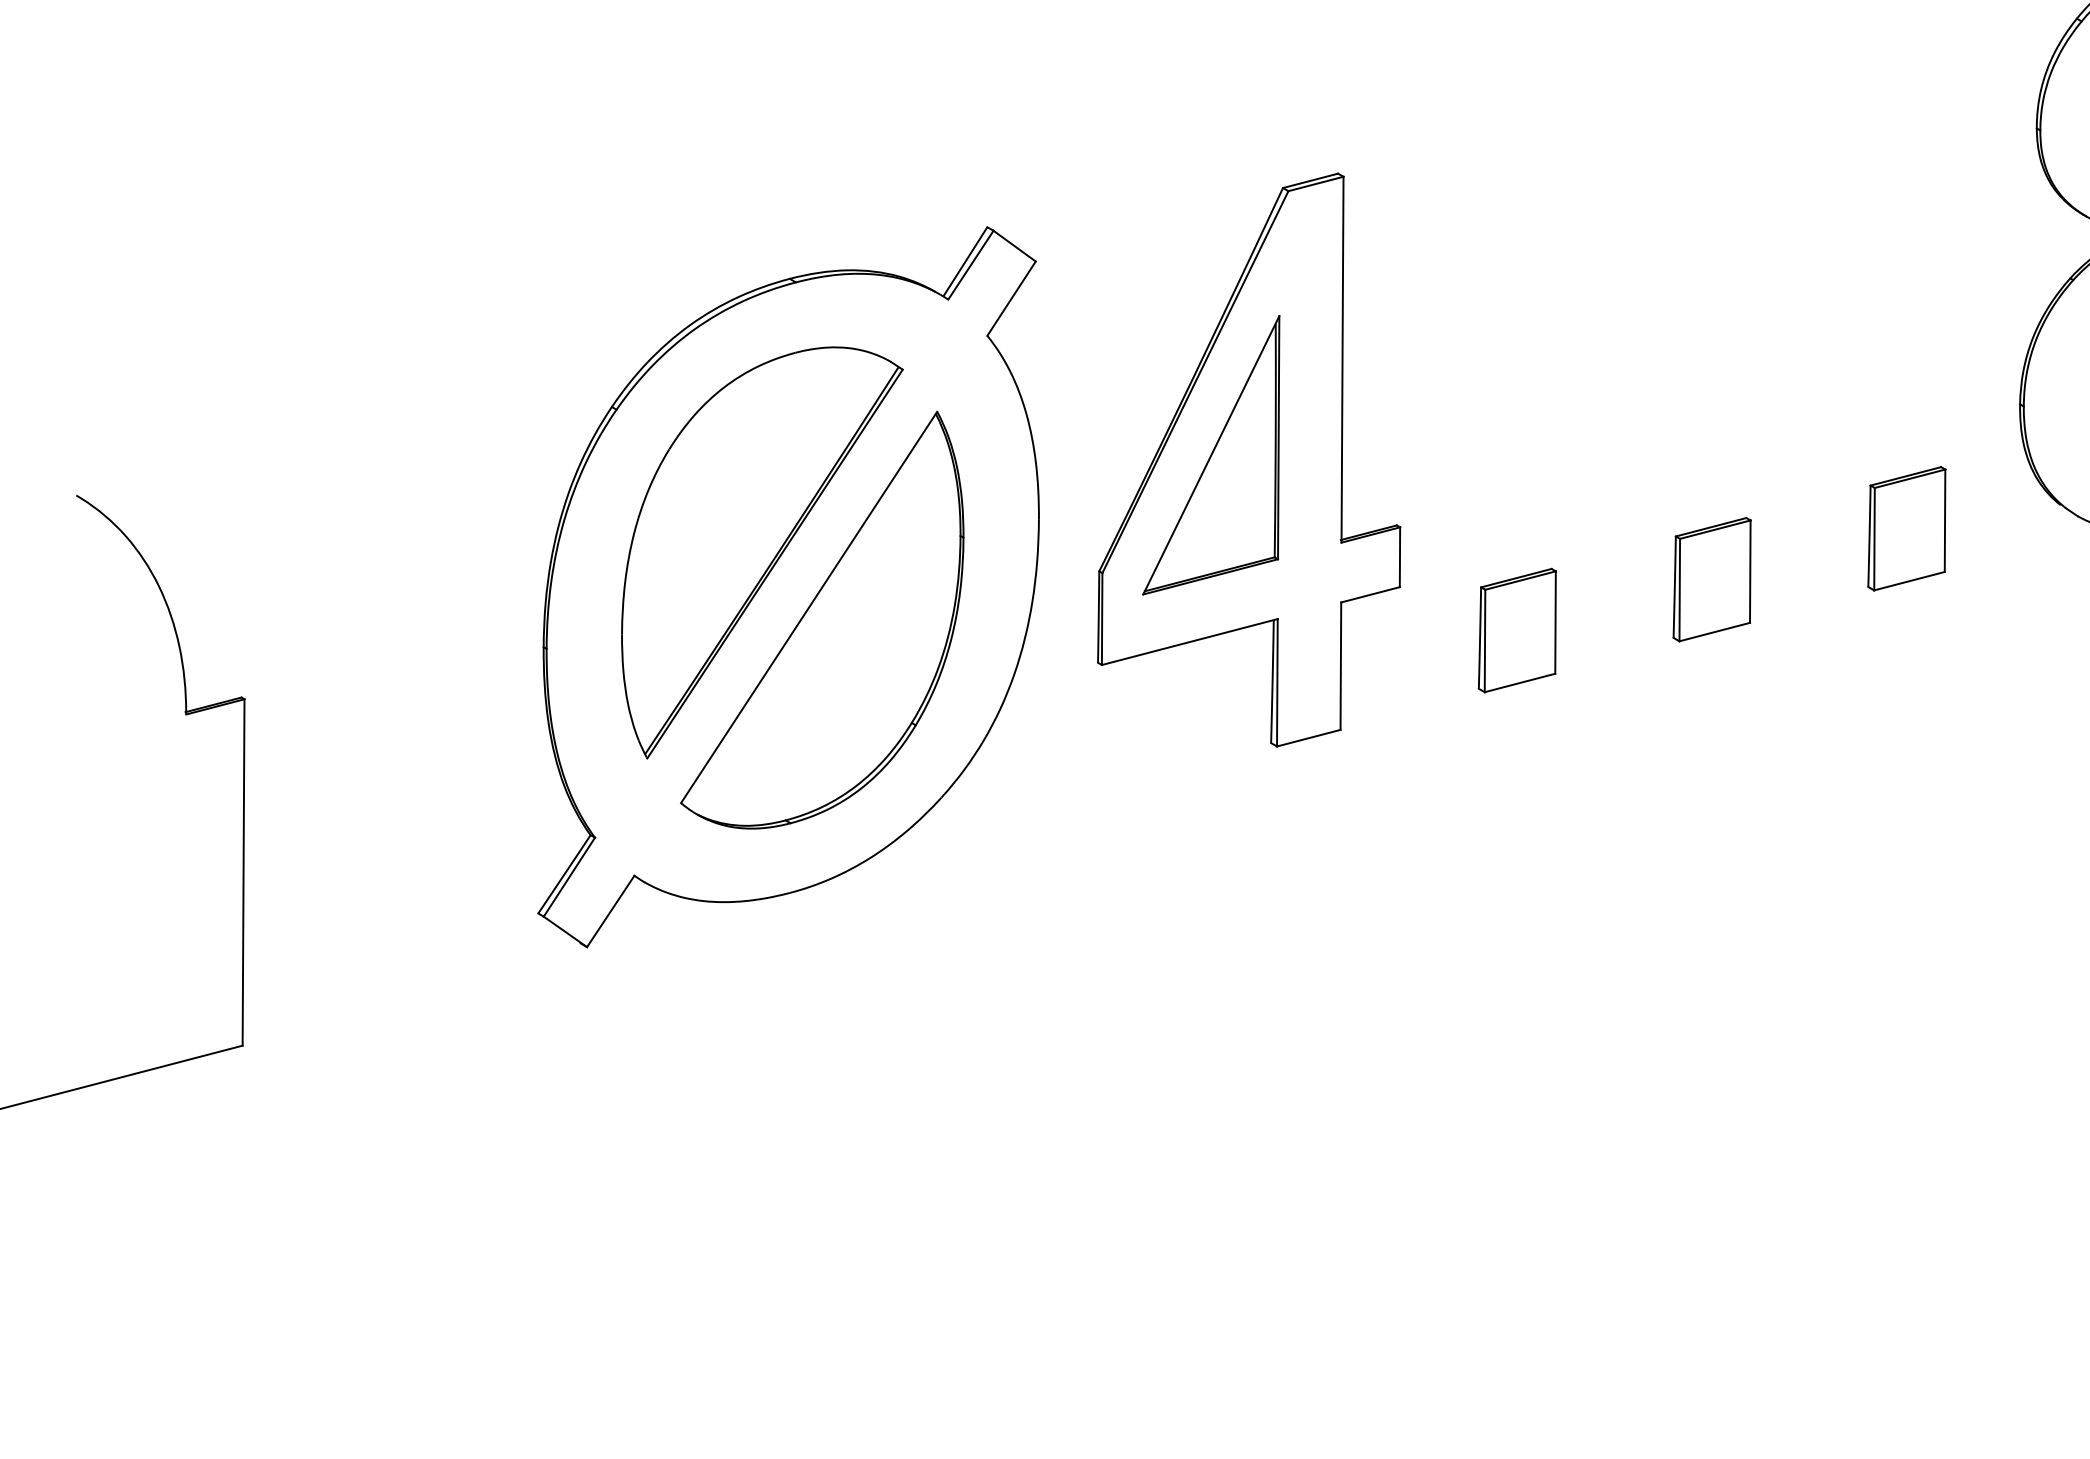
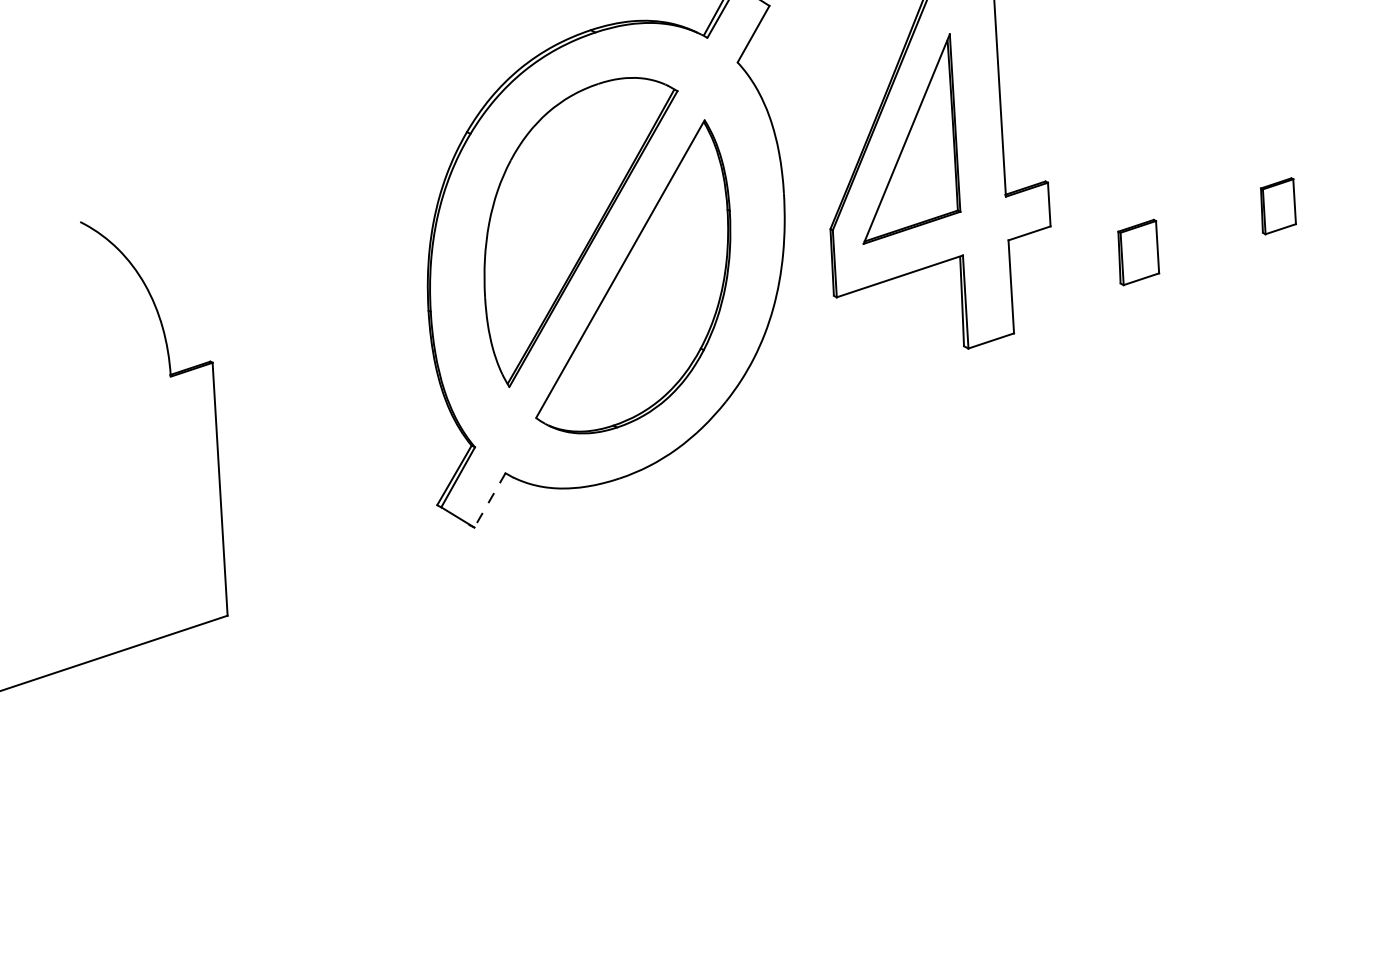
part: (1711, 579) -> (1277, 206), size x0.6
part: (1516, 630) -> (1137, 252), size x0.7
line: (610, 911) -> (489, 500), solid -> dashed

